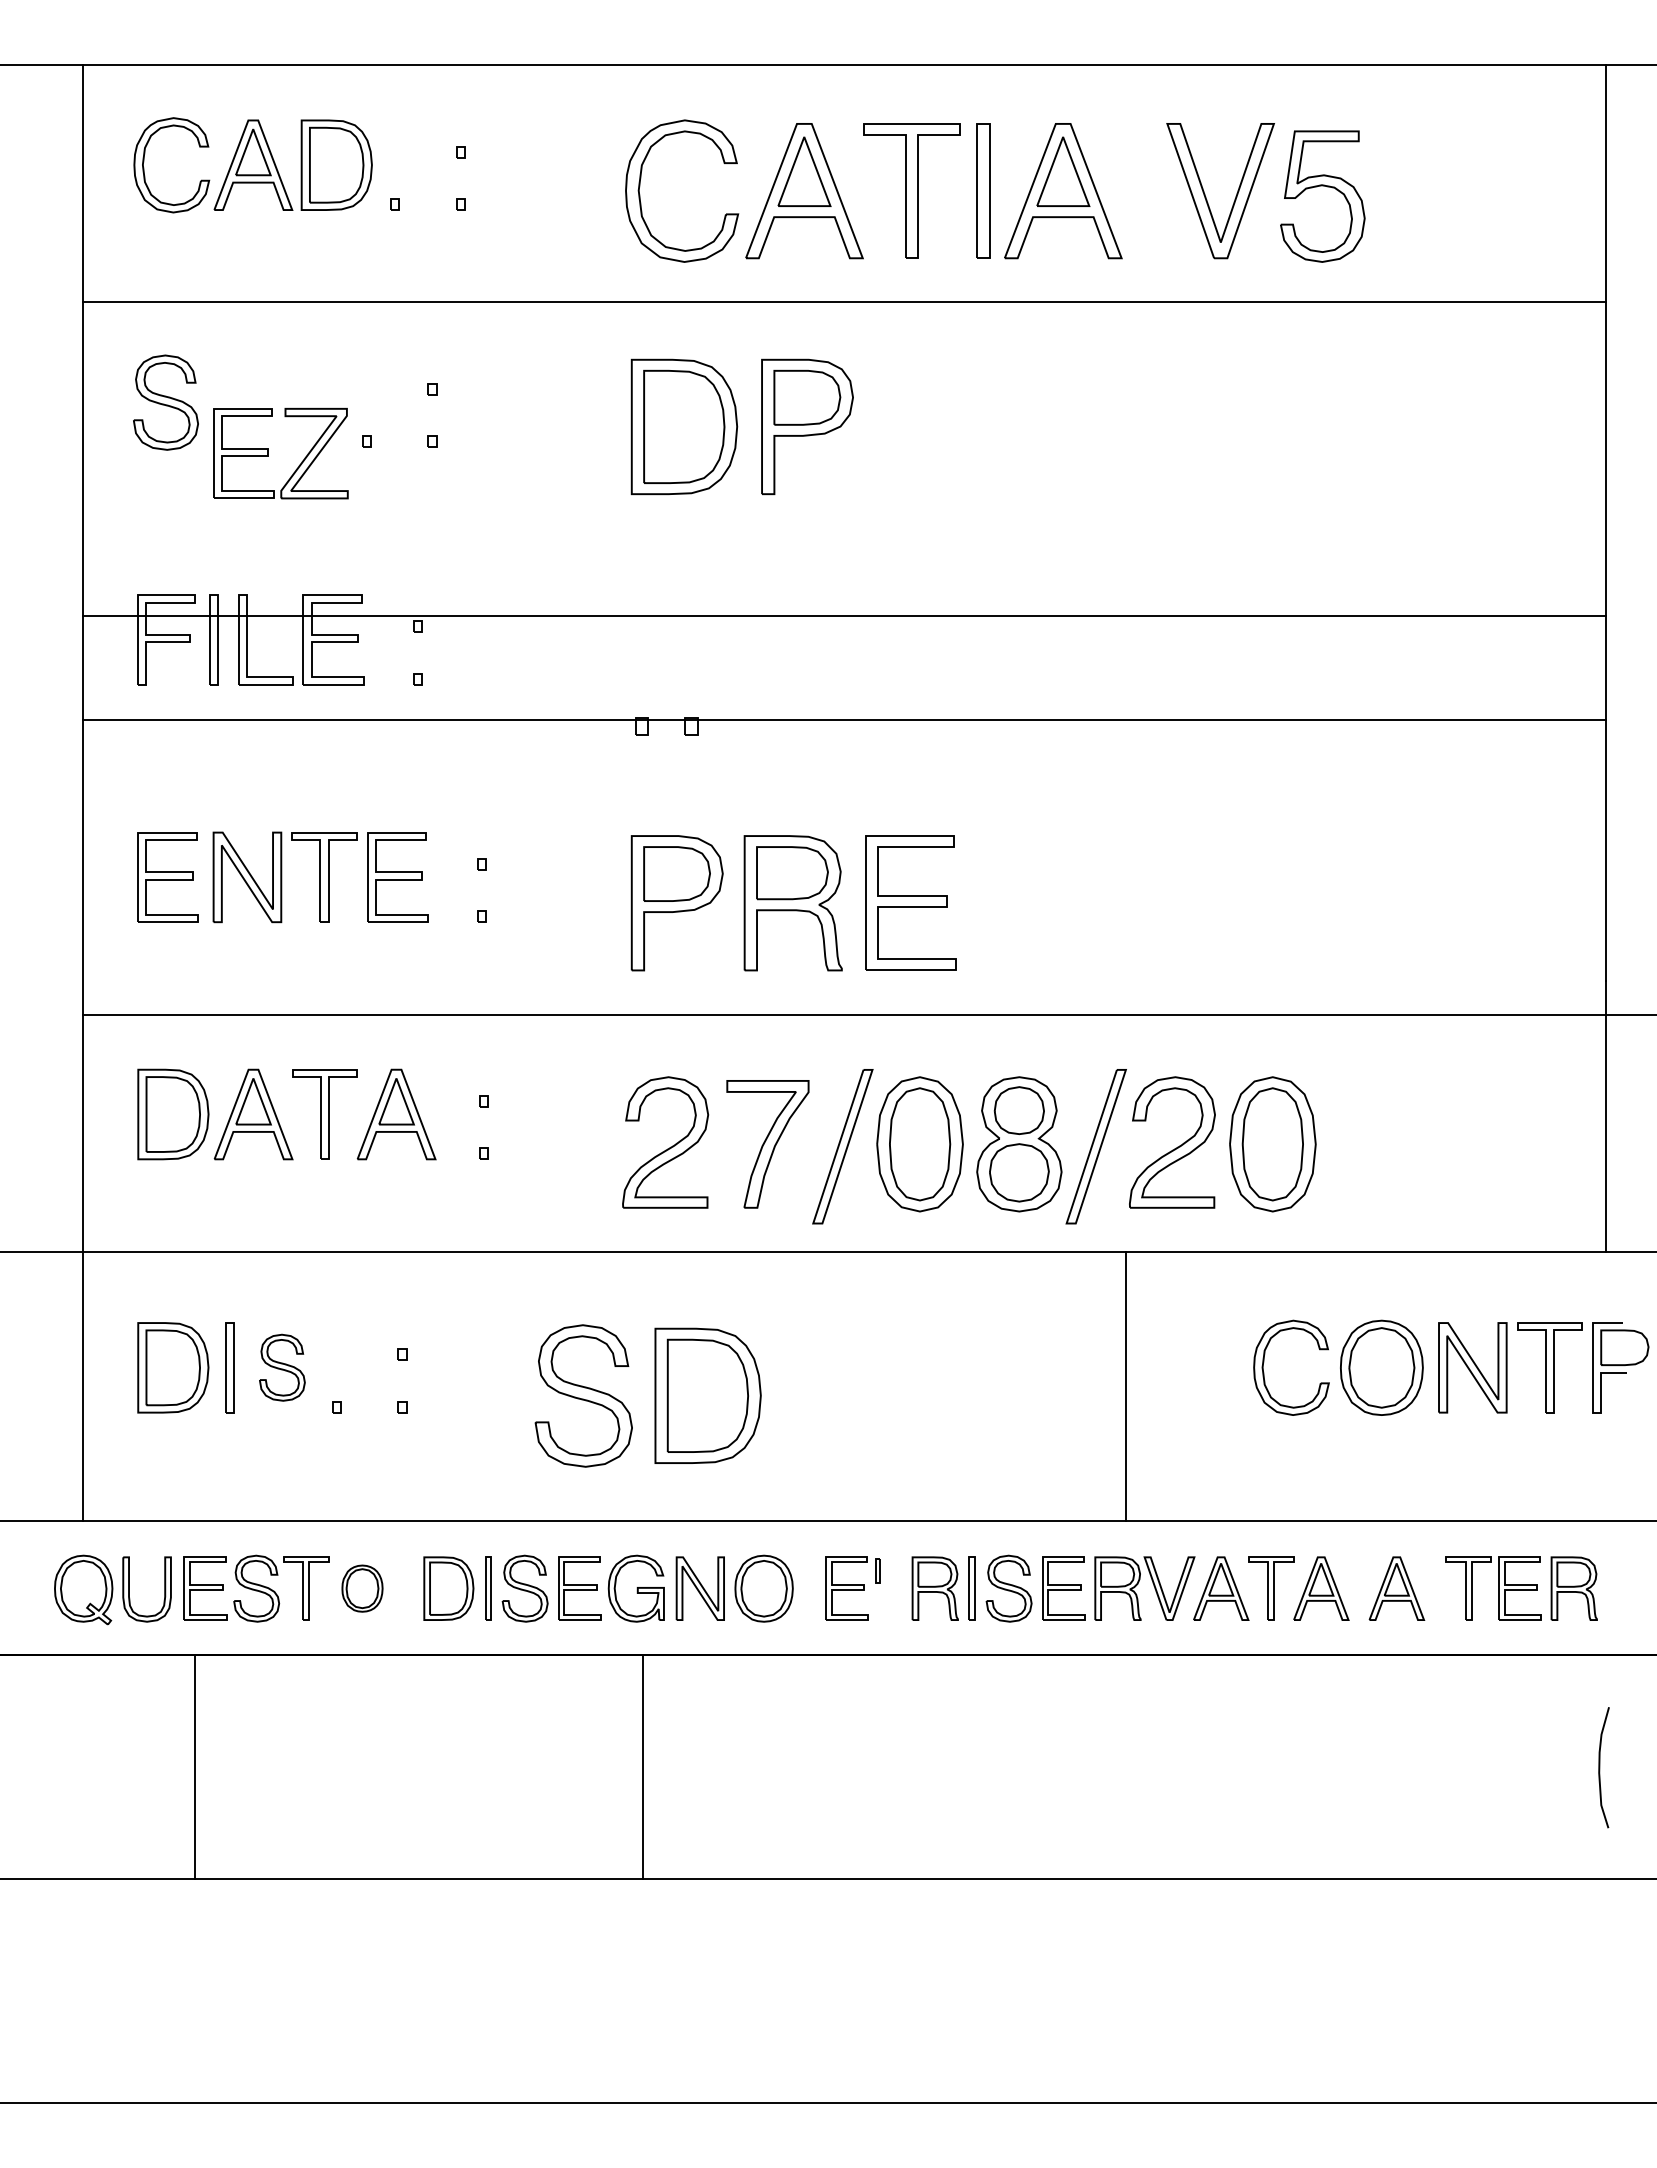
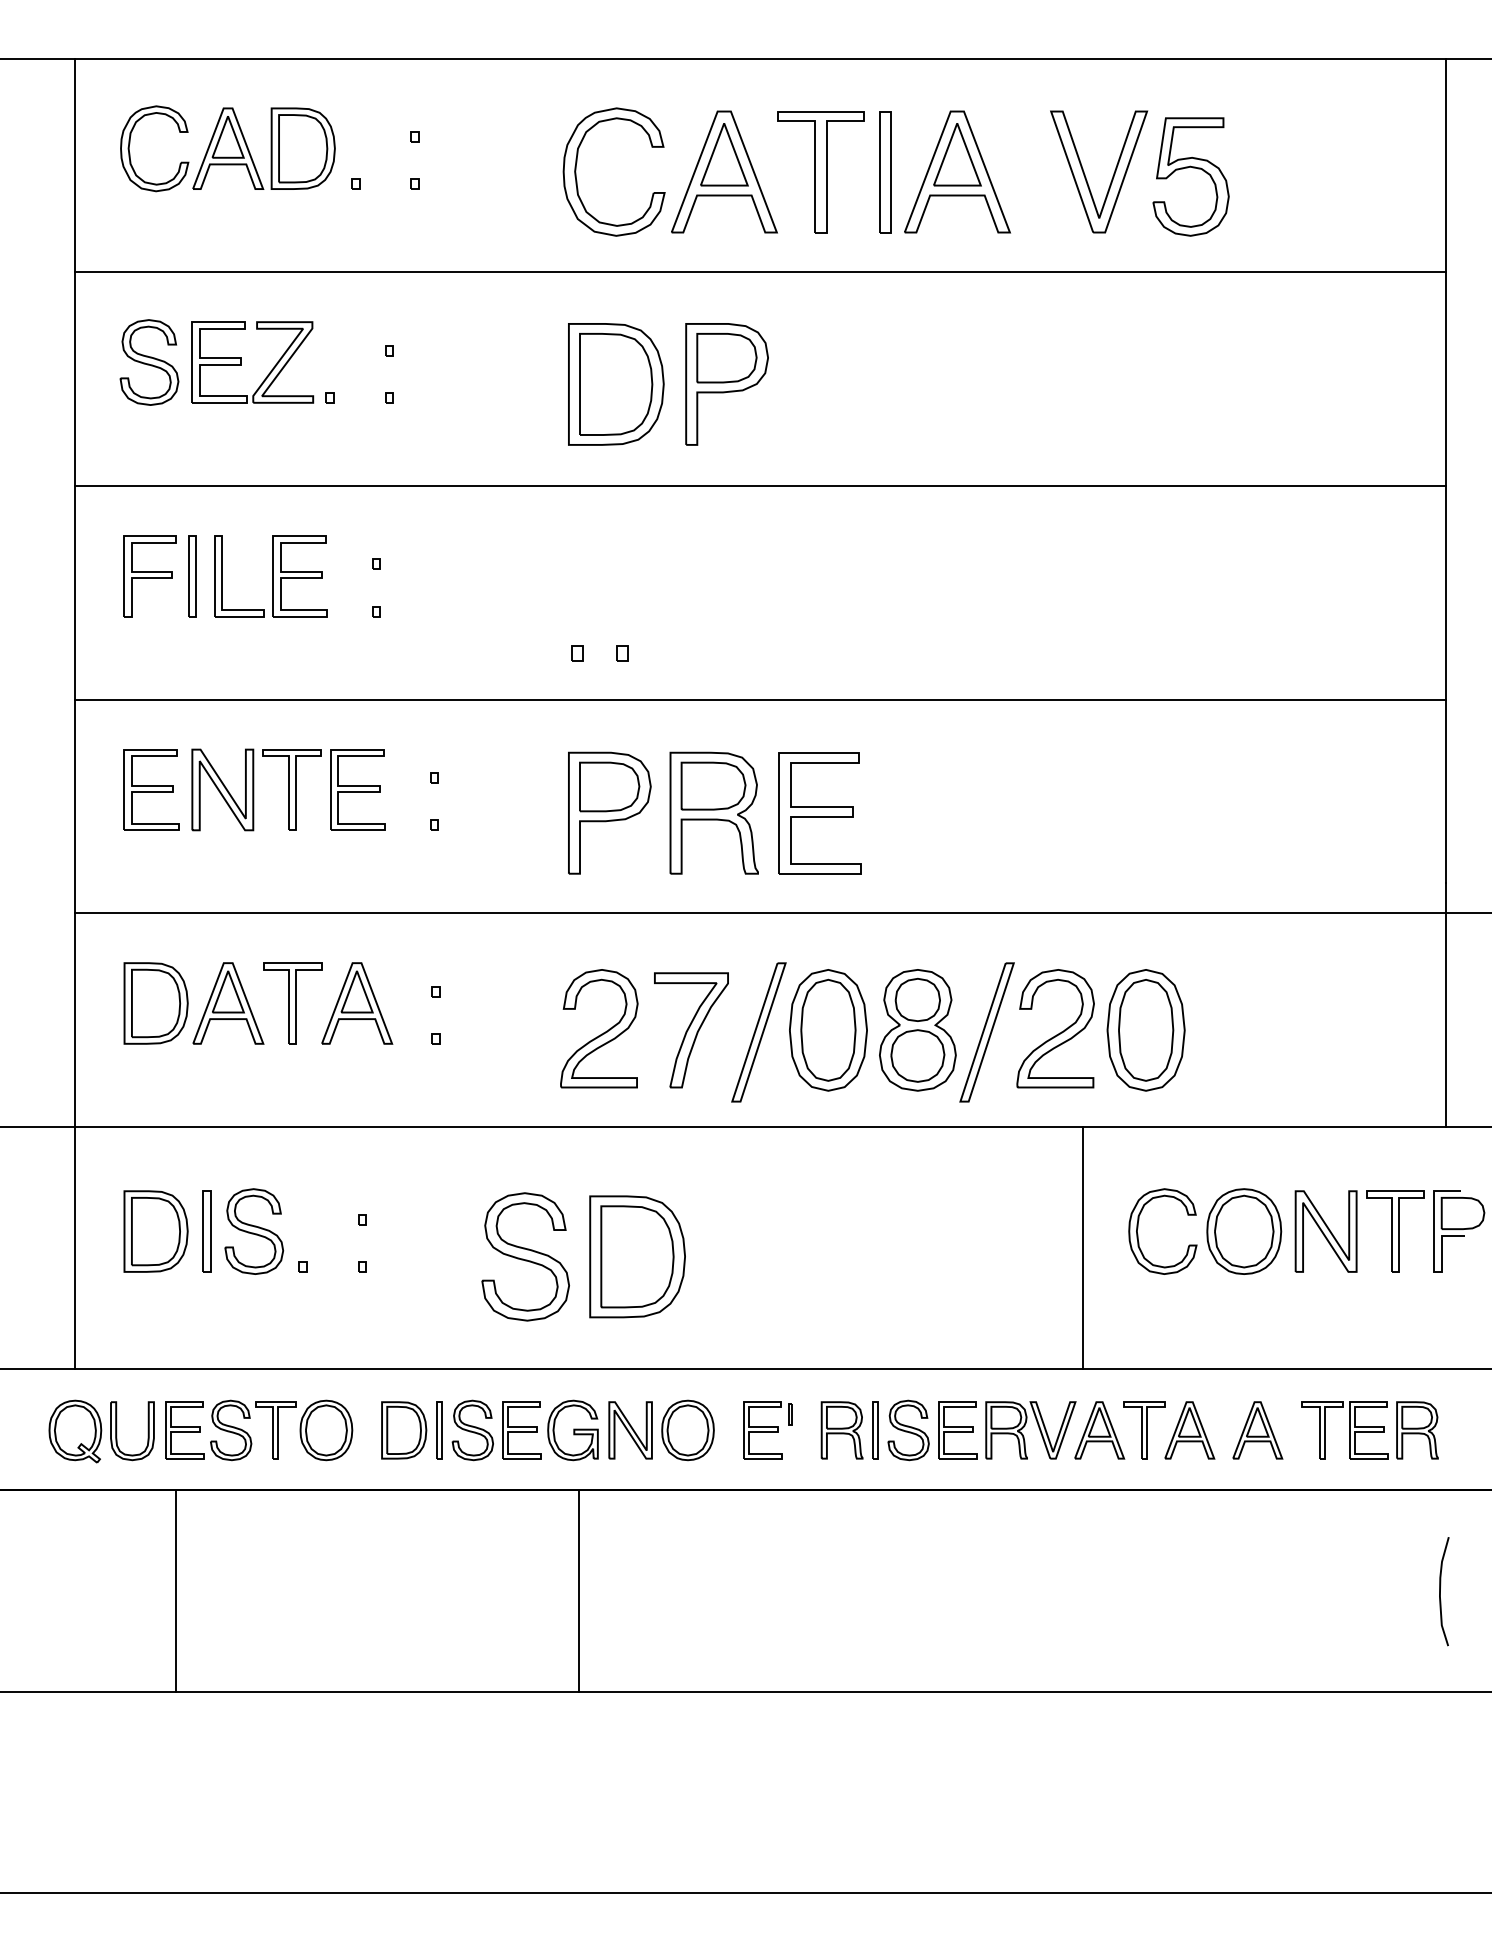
part: (268, 453) -> (241, 362), moved
line: (844, 615) -> (760, 485), moved
line: (844, 720) -> (760, 700), moved
part: (282, 1367) -> (254, 1231), size x1.43
line: (1126, 1385) -> (1083, 1247), moved
part: (362, 1588) -> (326, 1430), size x1.43

